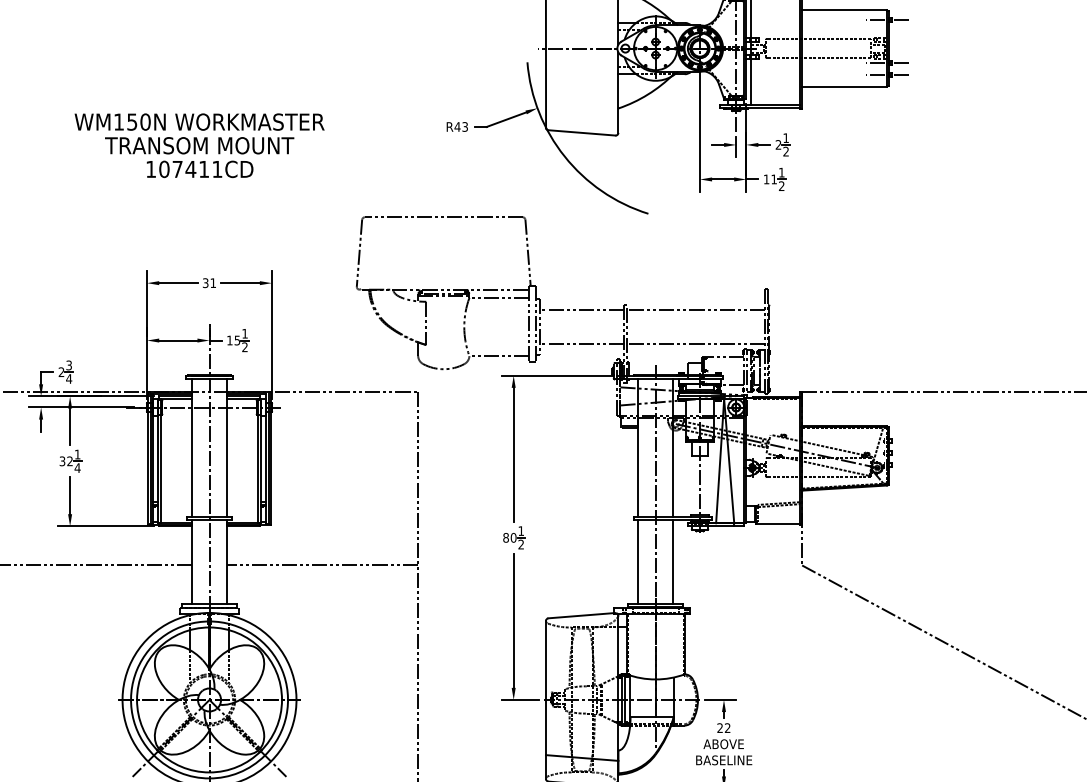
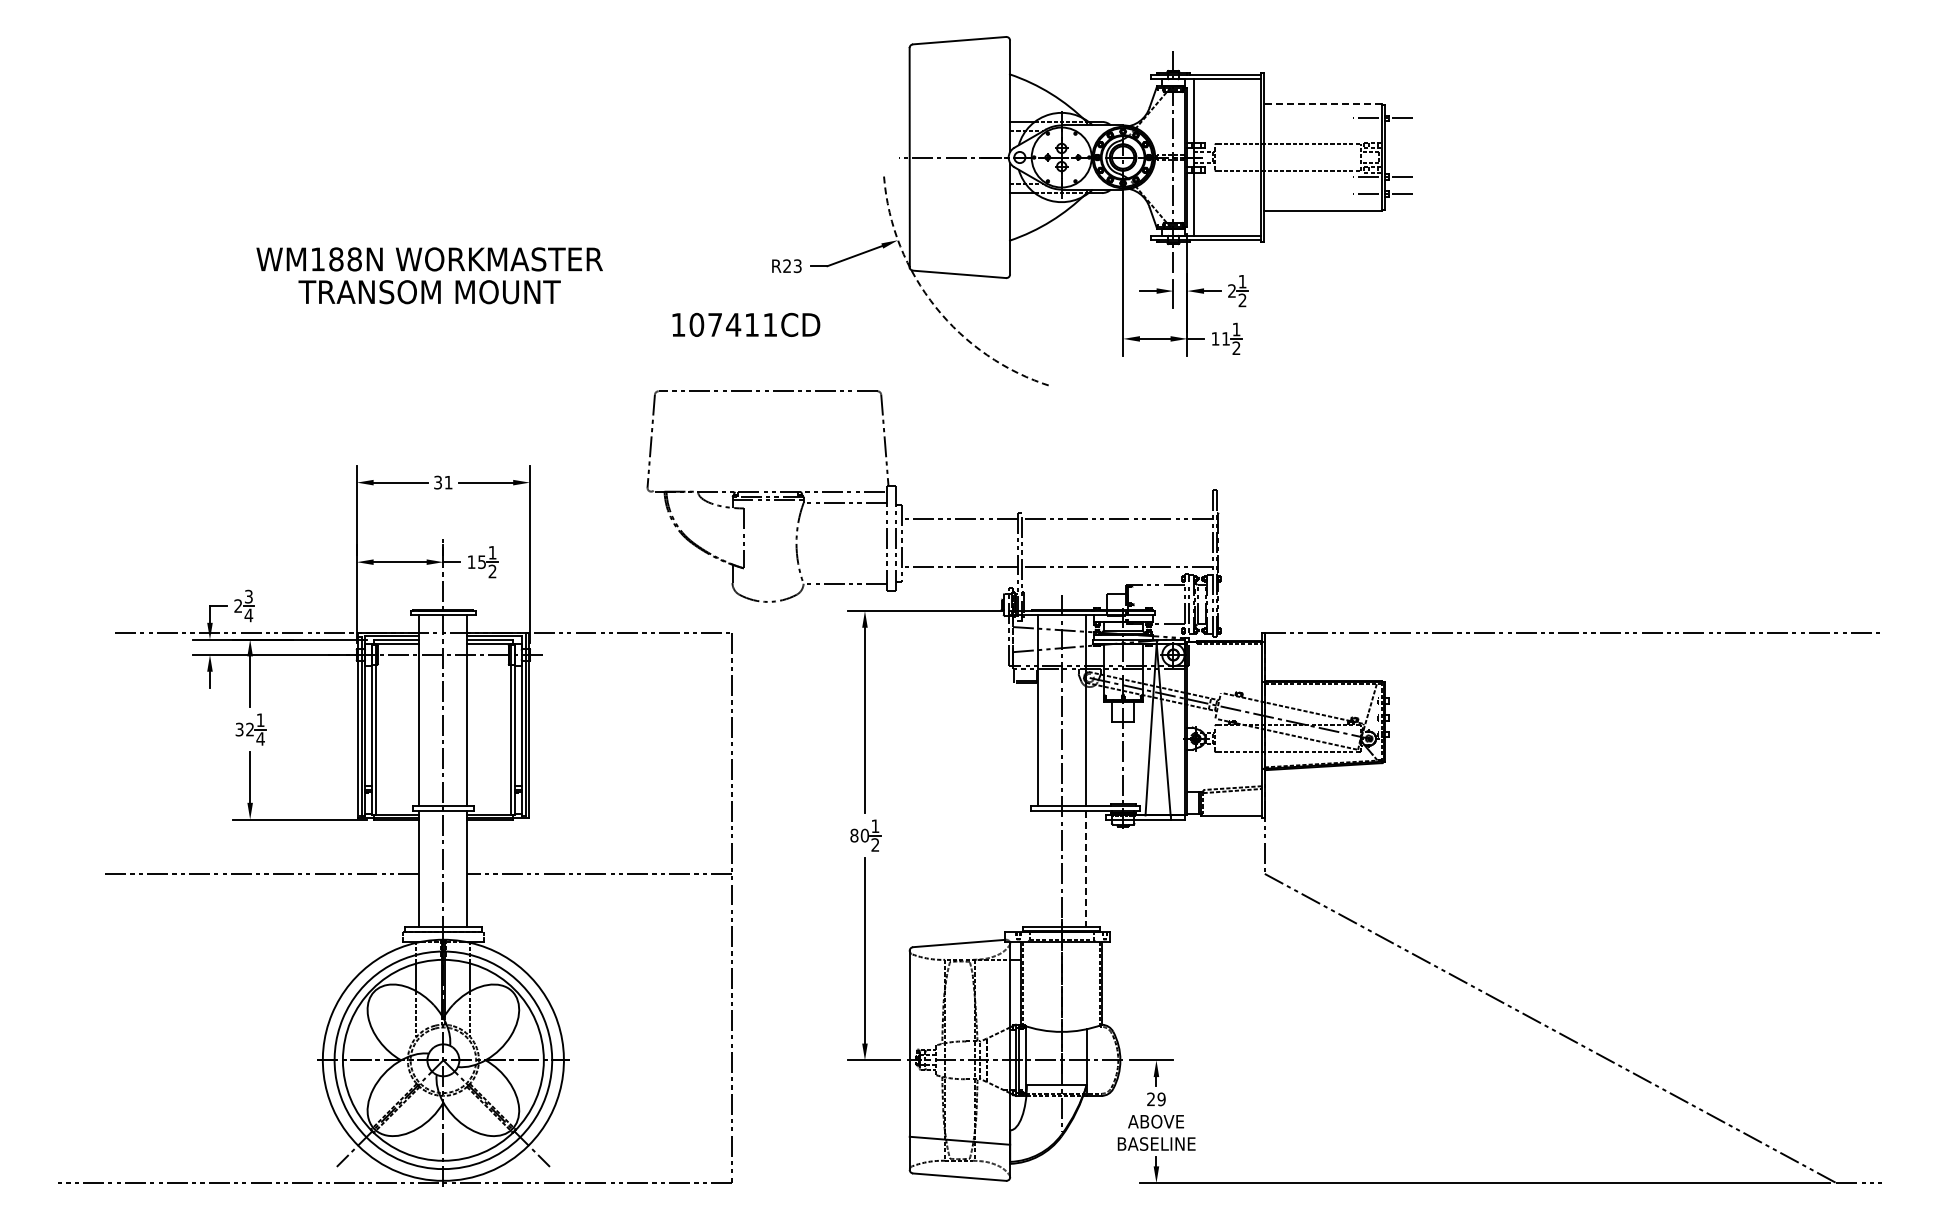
line: (843, 9) -> (1322, 103), solid -> dashed
text: (138, 122) -> (345, 259), WM150N -> WM188N
text: (457, 126) -> (786, 265), R43 -> R23
arc: (564, 156) -> (935, 307), solid -> dashed
text: (200, 169) -> (746, 324), moved
line: (638, 561) -> (1037, 868), removed
line: (672, 562) -> (1085, 869), solid -> dashed
text: (727, 728) -> (1161, 1099), 22 -> 29

